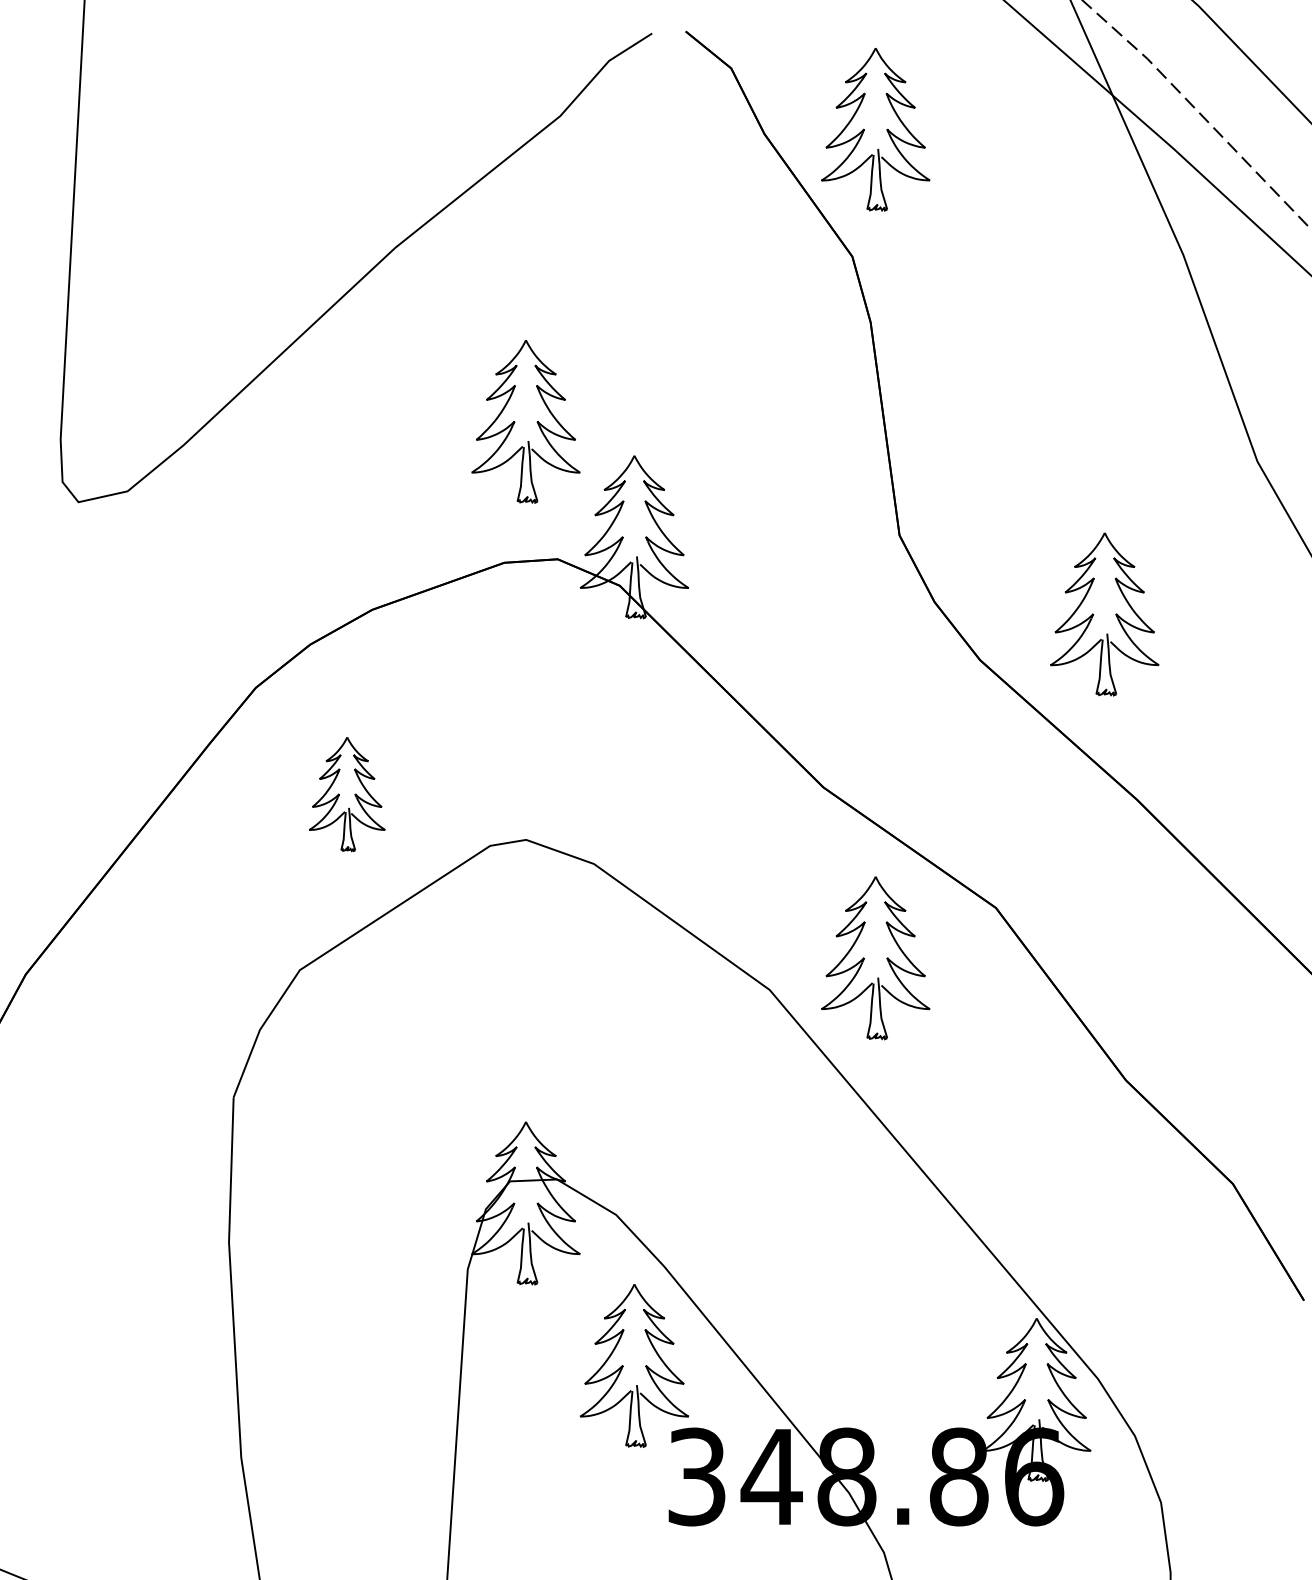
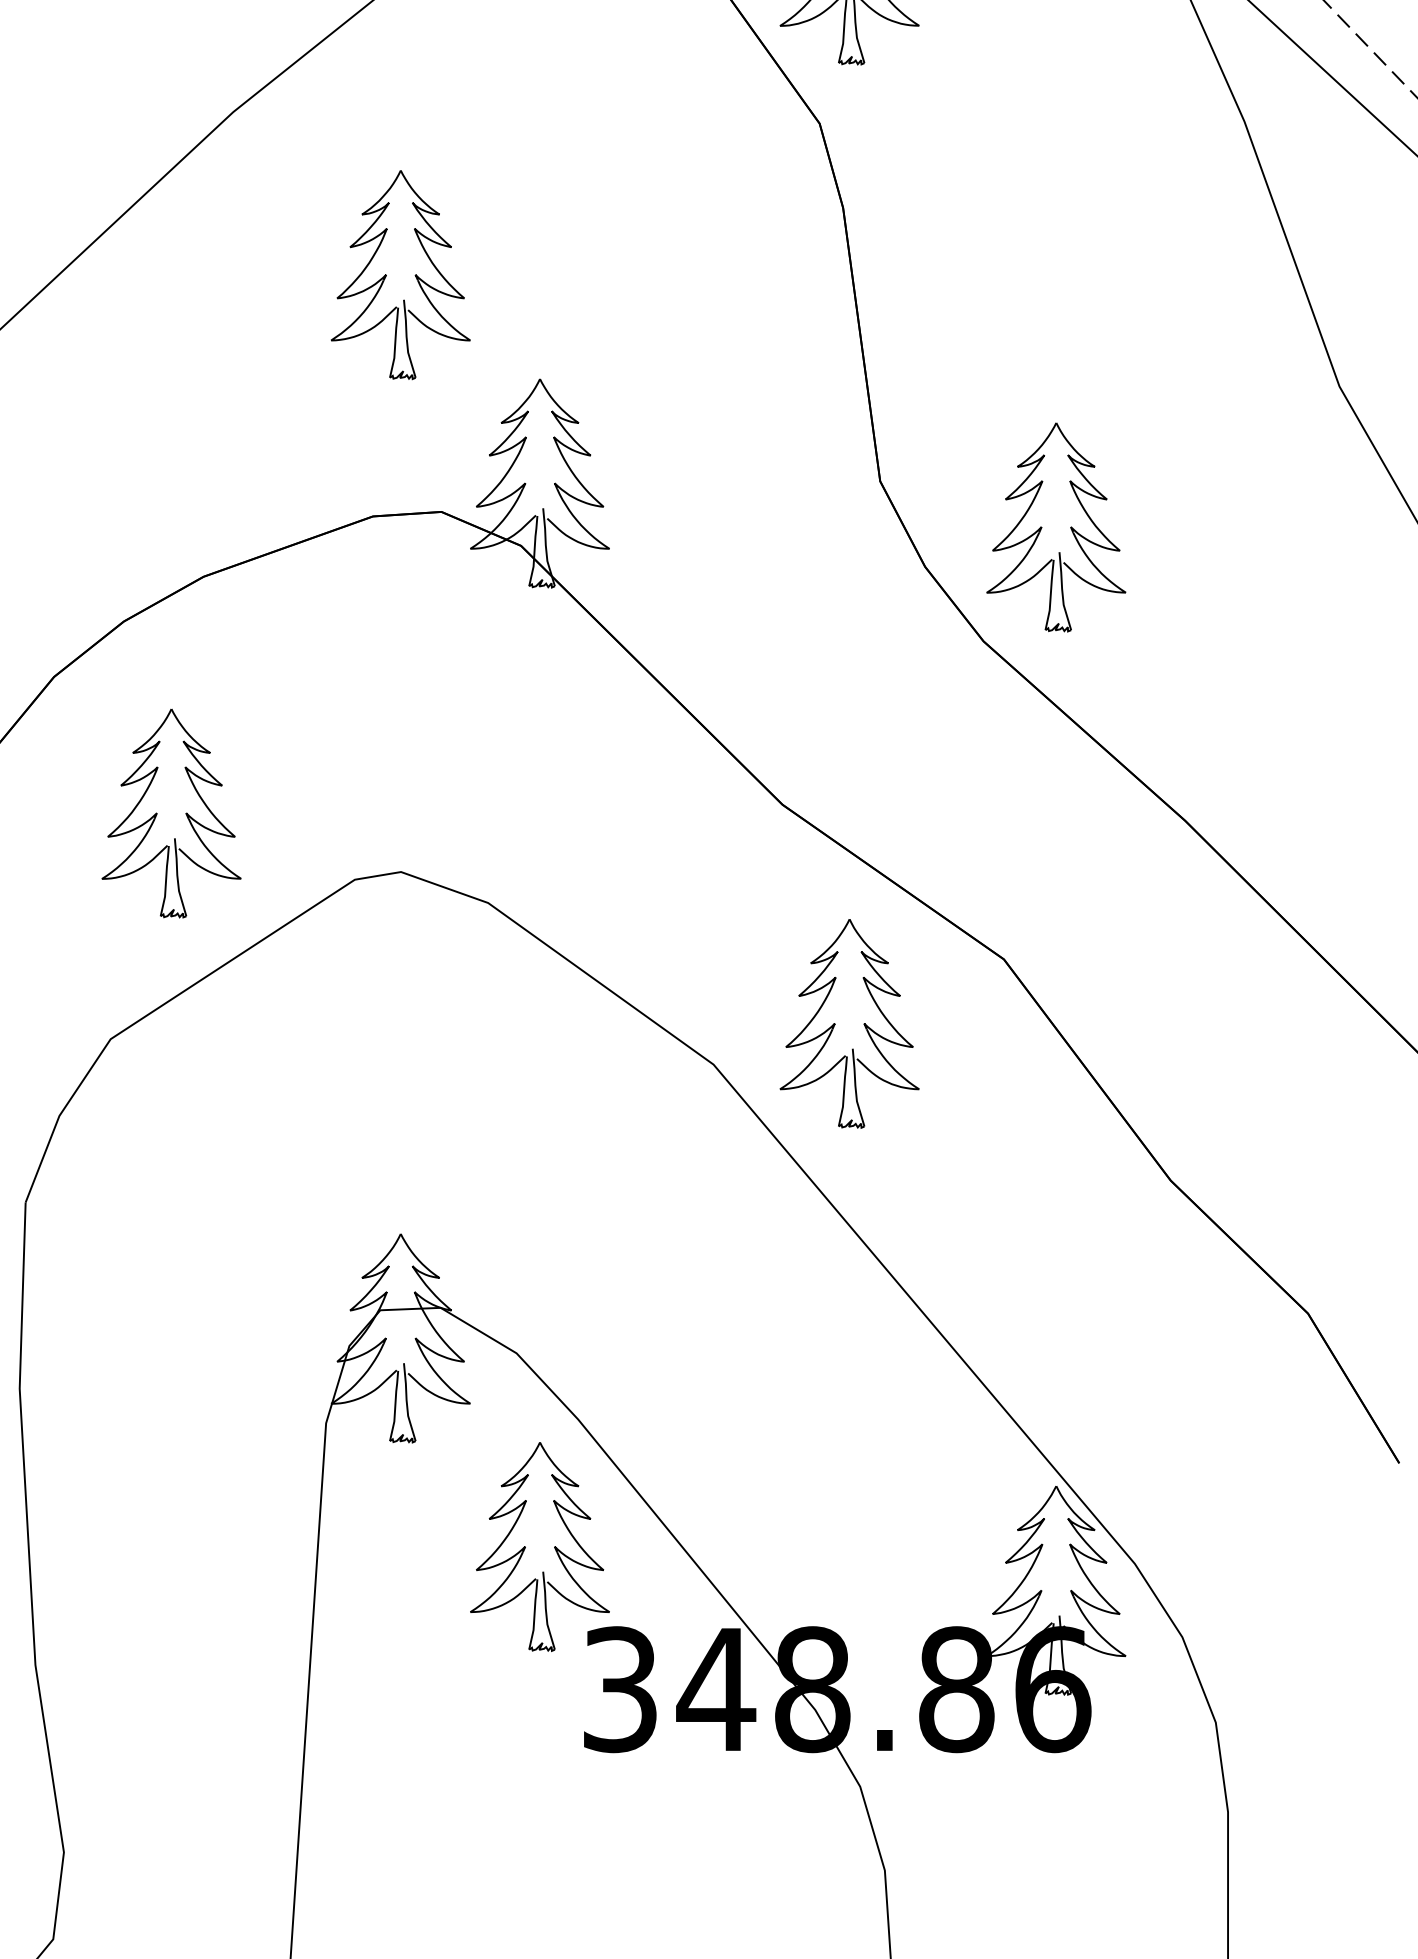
part: (525, 421) -> (400, 274), moved
part: (1104, 614) -> (1055, 527), moved
part: (346, 794) -> (170, 813), size x1.43

